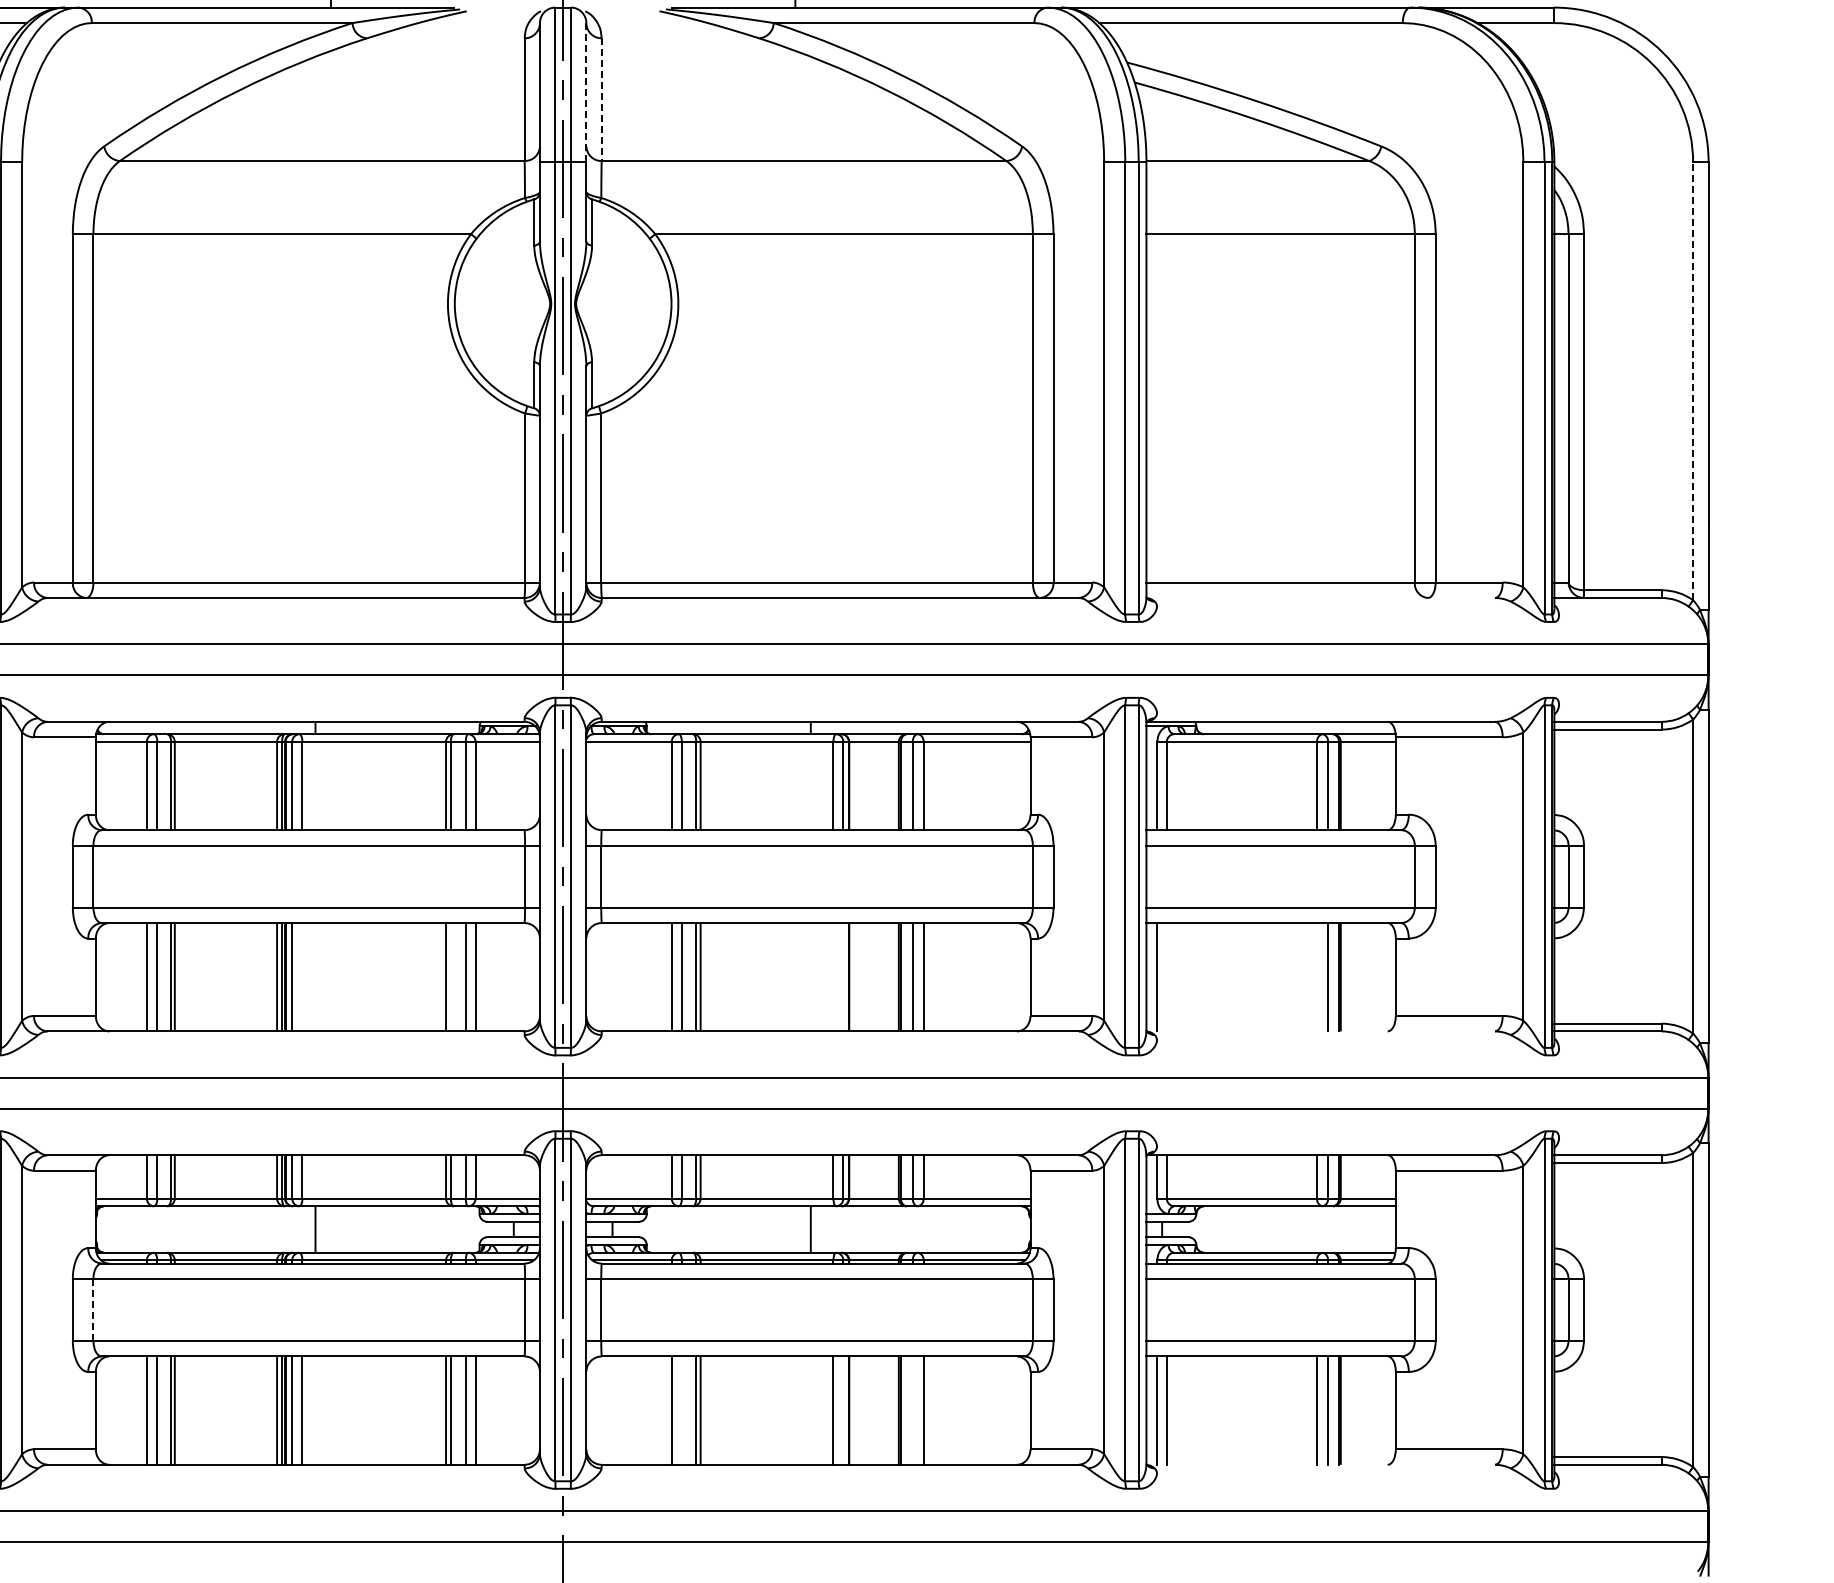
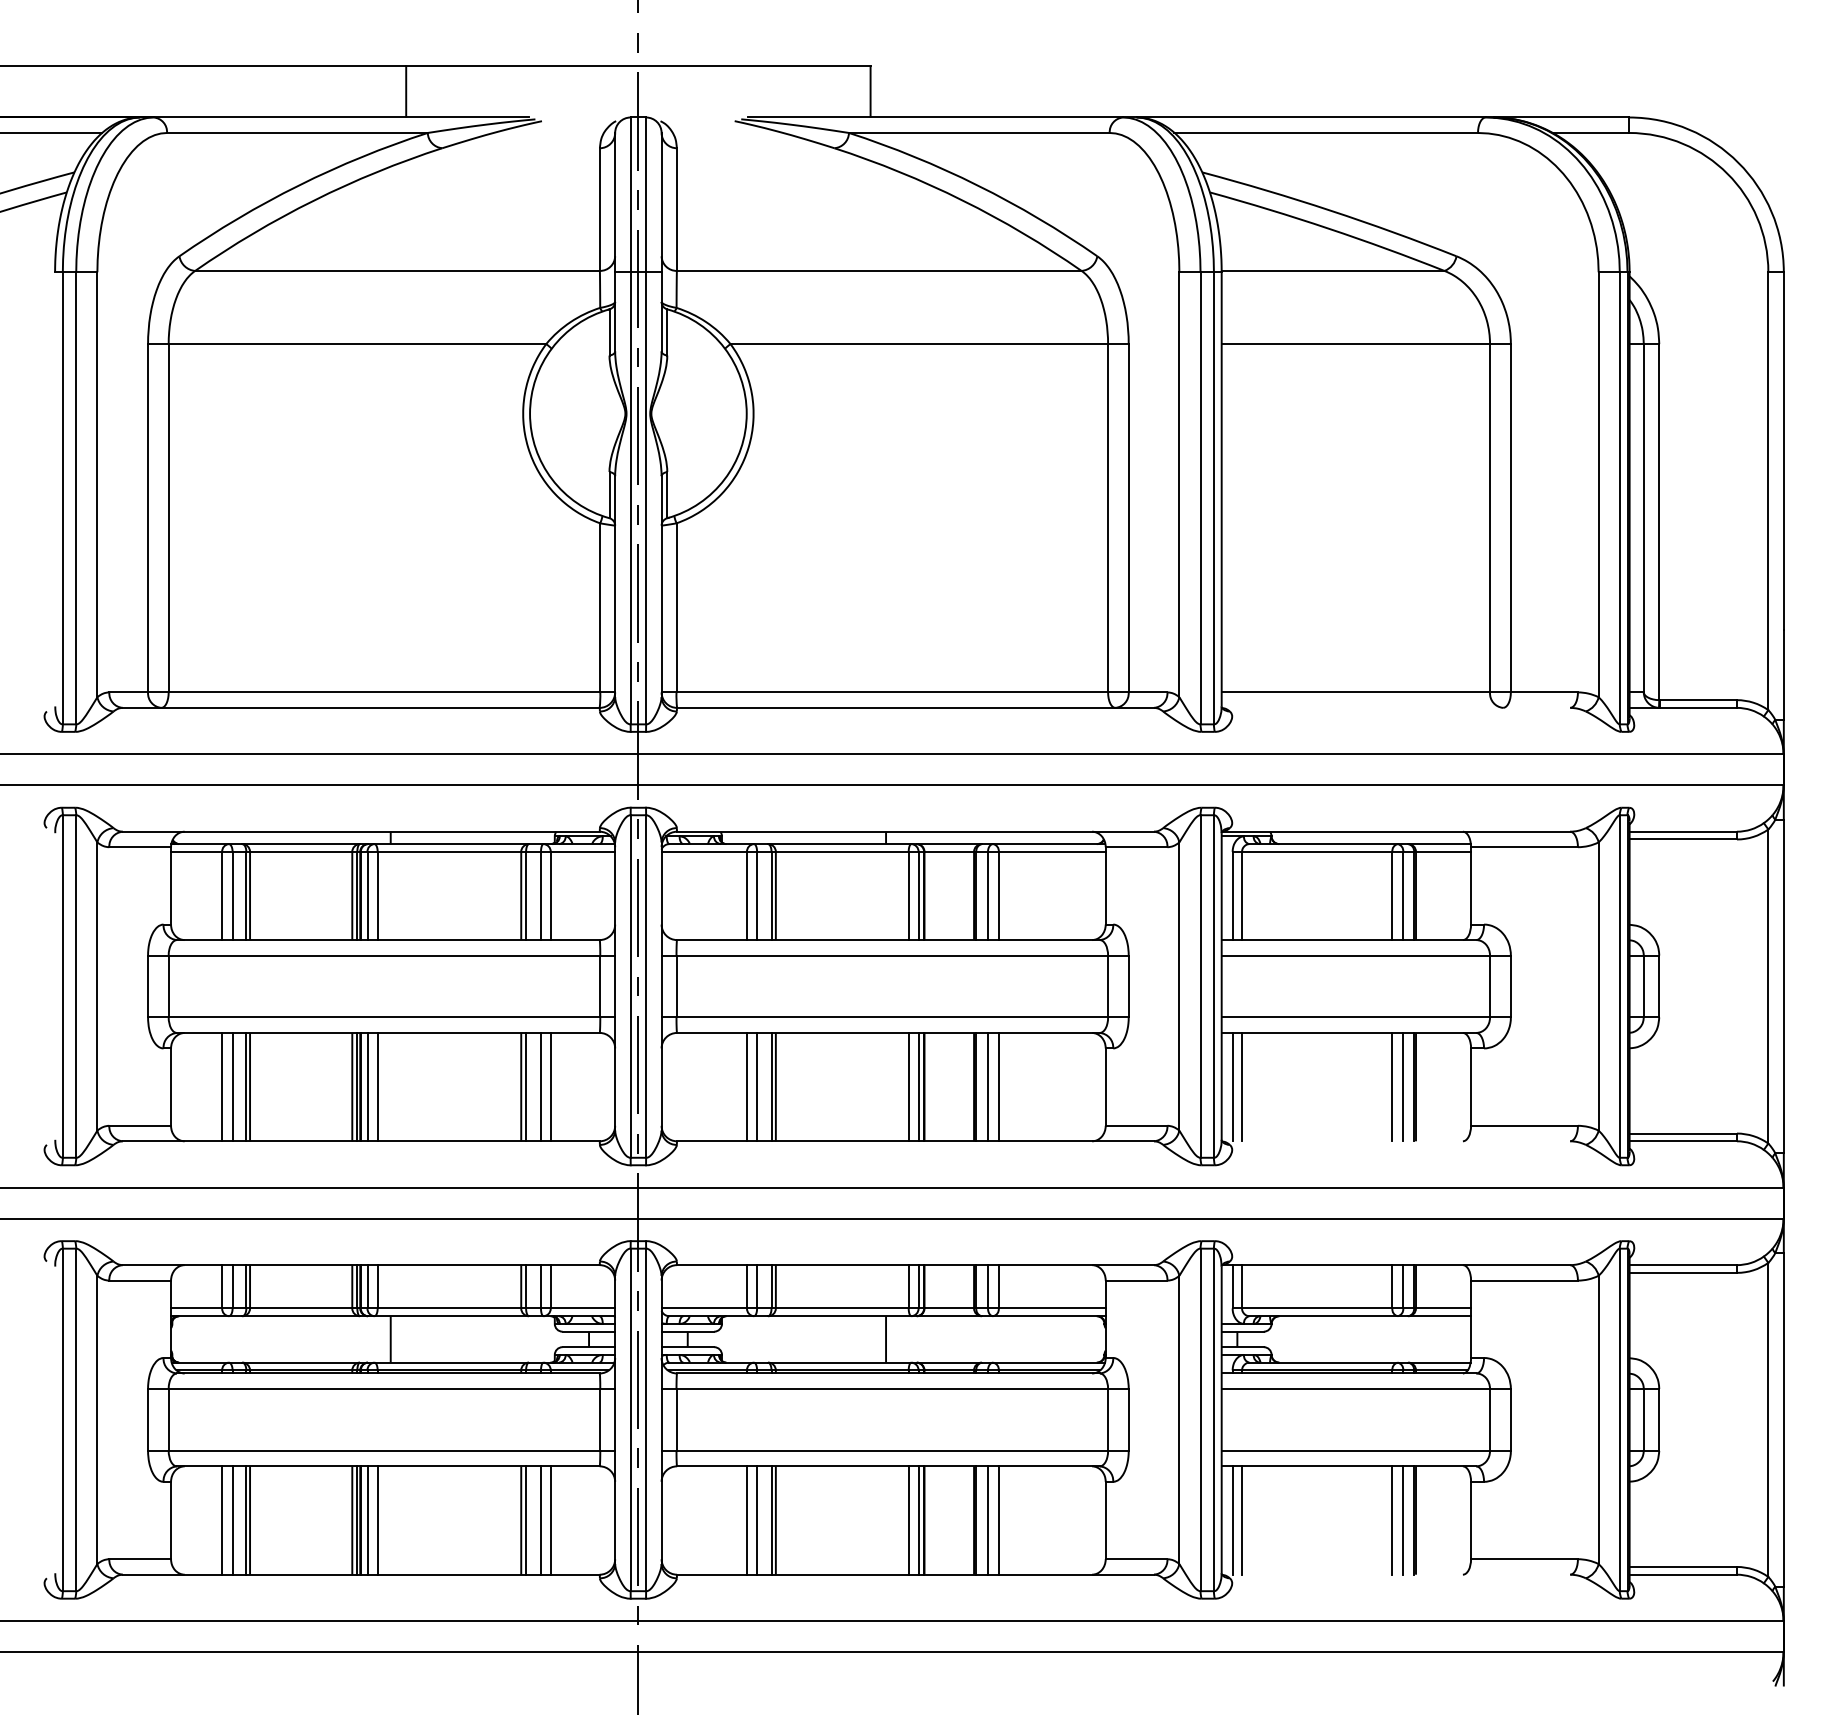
line: (586, 92) -> (661, 202), dashed -> solid
line: (601, 100) -> (676, 210), dashed -> solid
line: (1693, 381) -> (1768, 491), dashed -> solid
line: (302, 976) -> (377, 1086), added
line: (451, 976) -> (526, 1086), added
line: (833, 976) -> (908, 1086), added
line: (843, 976) -> (918, 1086), added
line: (1167, 976) -> (1242, 1086), added
line: (1317, 976) -> (1392, 1086), added
line: (93, 1309) -> (168, 1419), dashed -> solid
line: (682, 1410) -> (757, 1520), added
line: (843, 1410) -> (918, 1520), added
line: (913, 1410) -> (988, 1520), added

